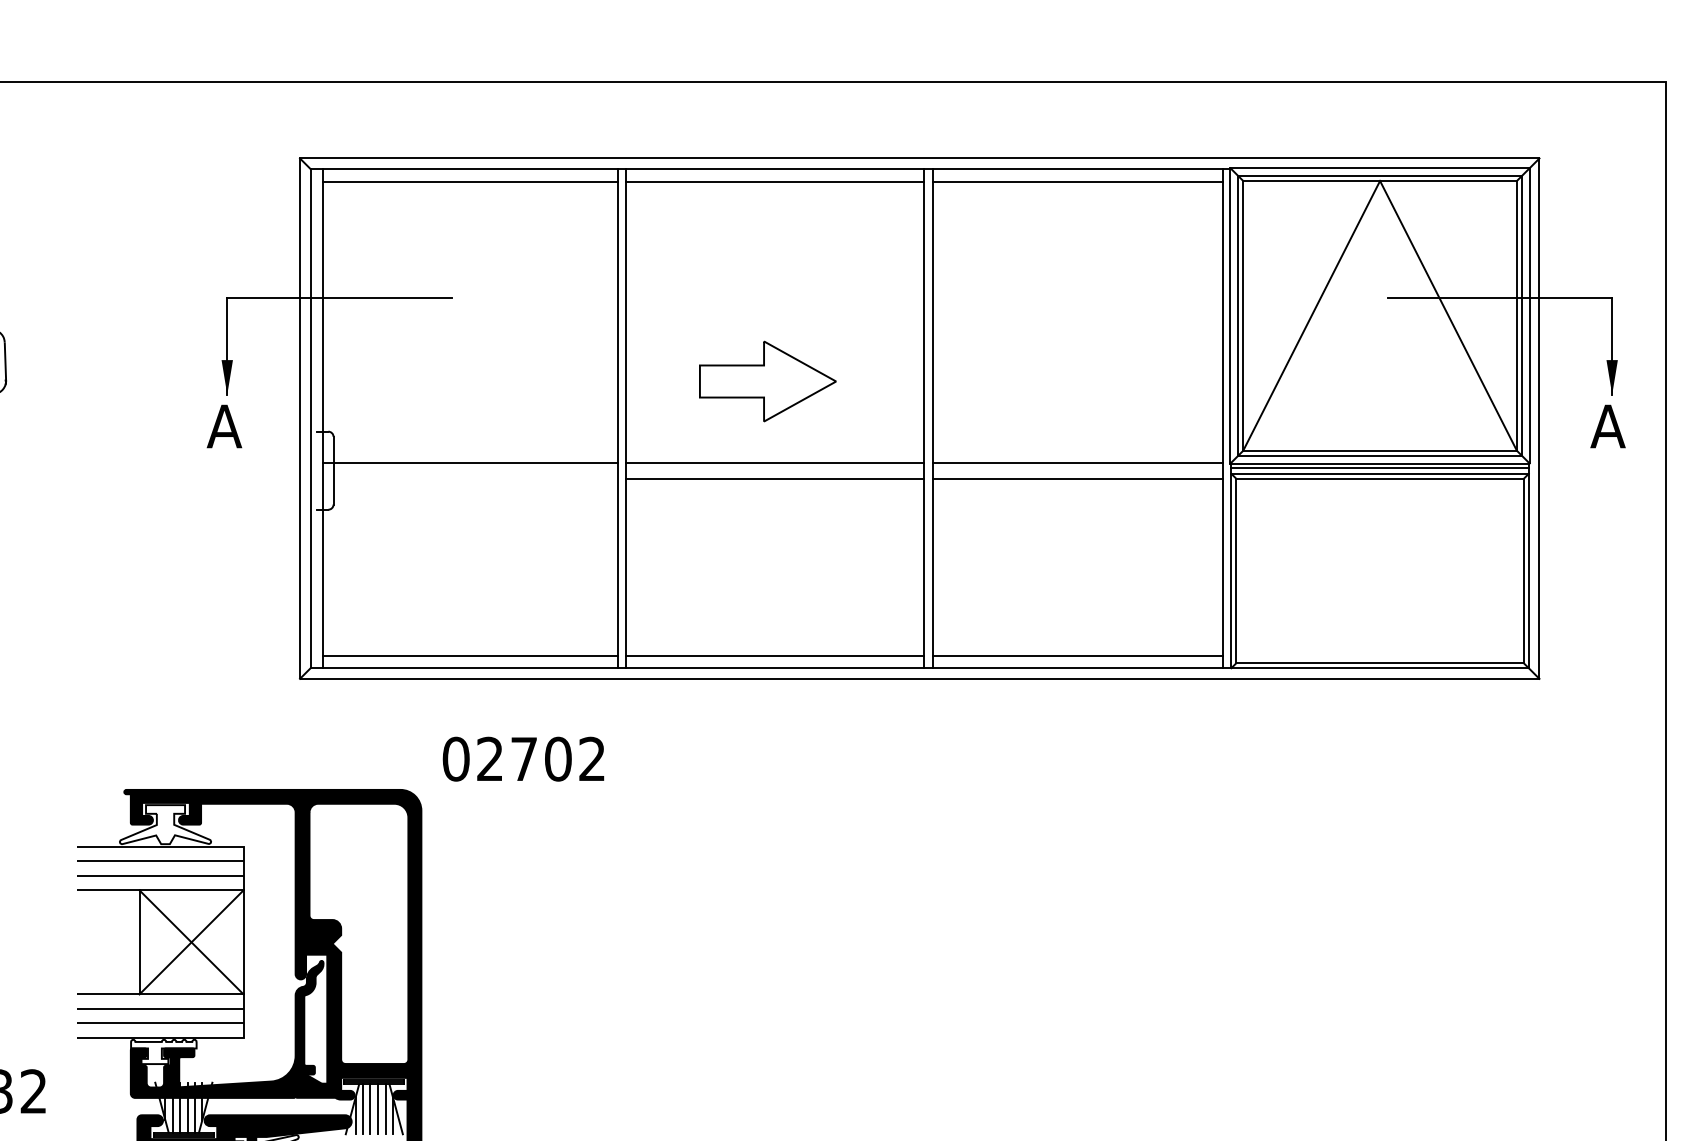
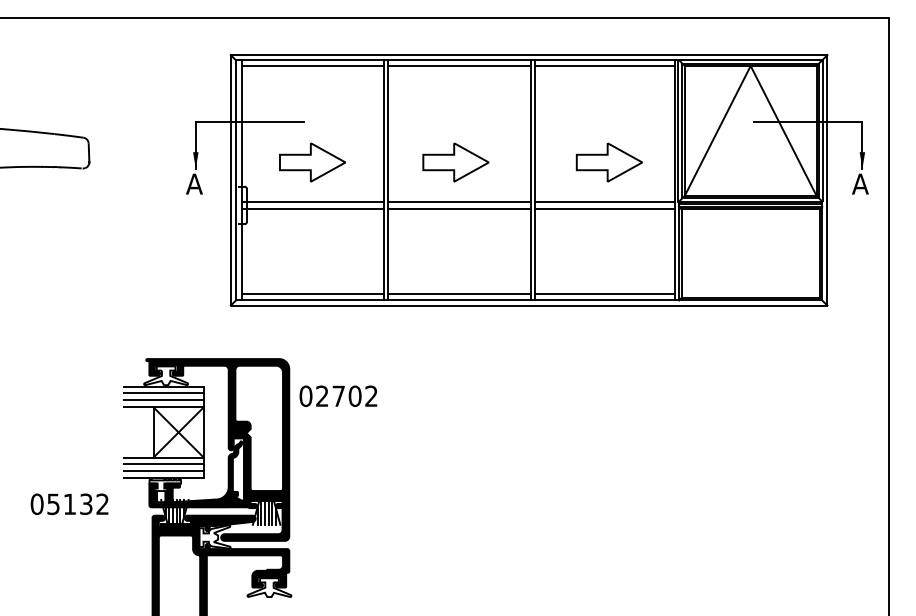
part: (469, 381) -> (312, 162), added
part: (1084, 381) -> (608, 162), added
line: (469, 479) -> (312, 209), added
text: (523, 757) -> (338, 395), moved

